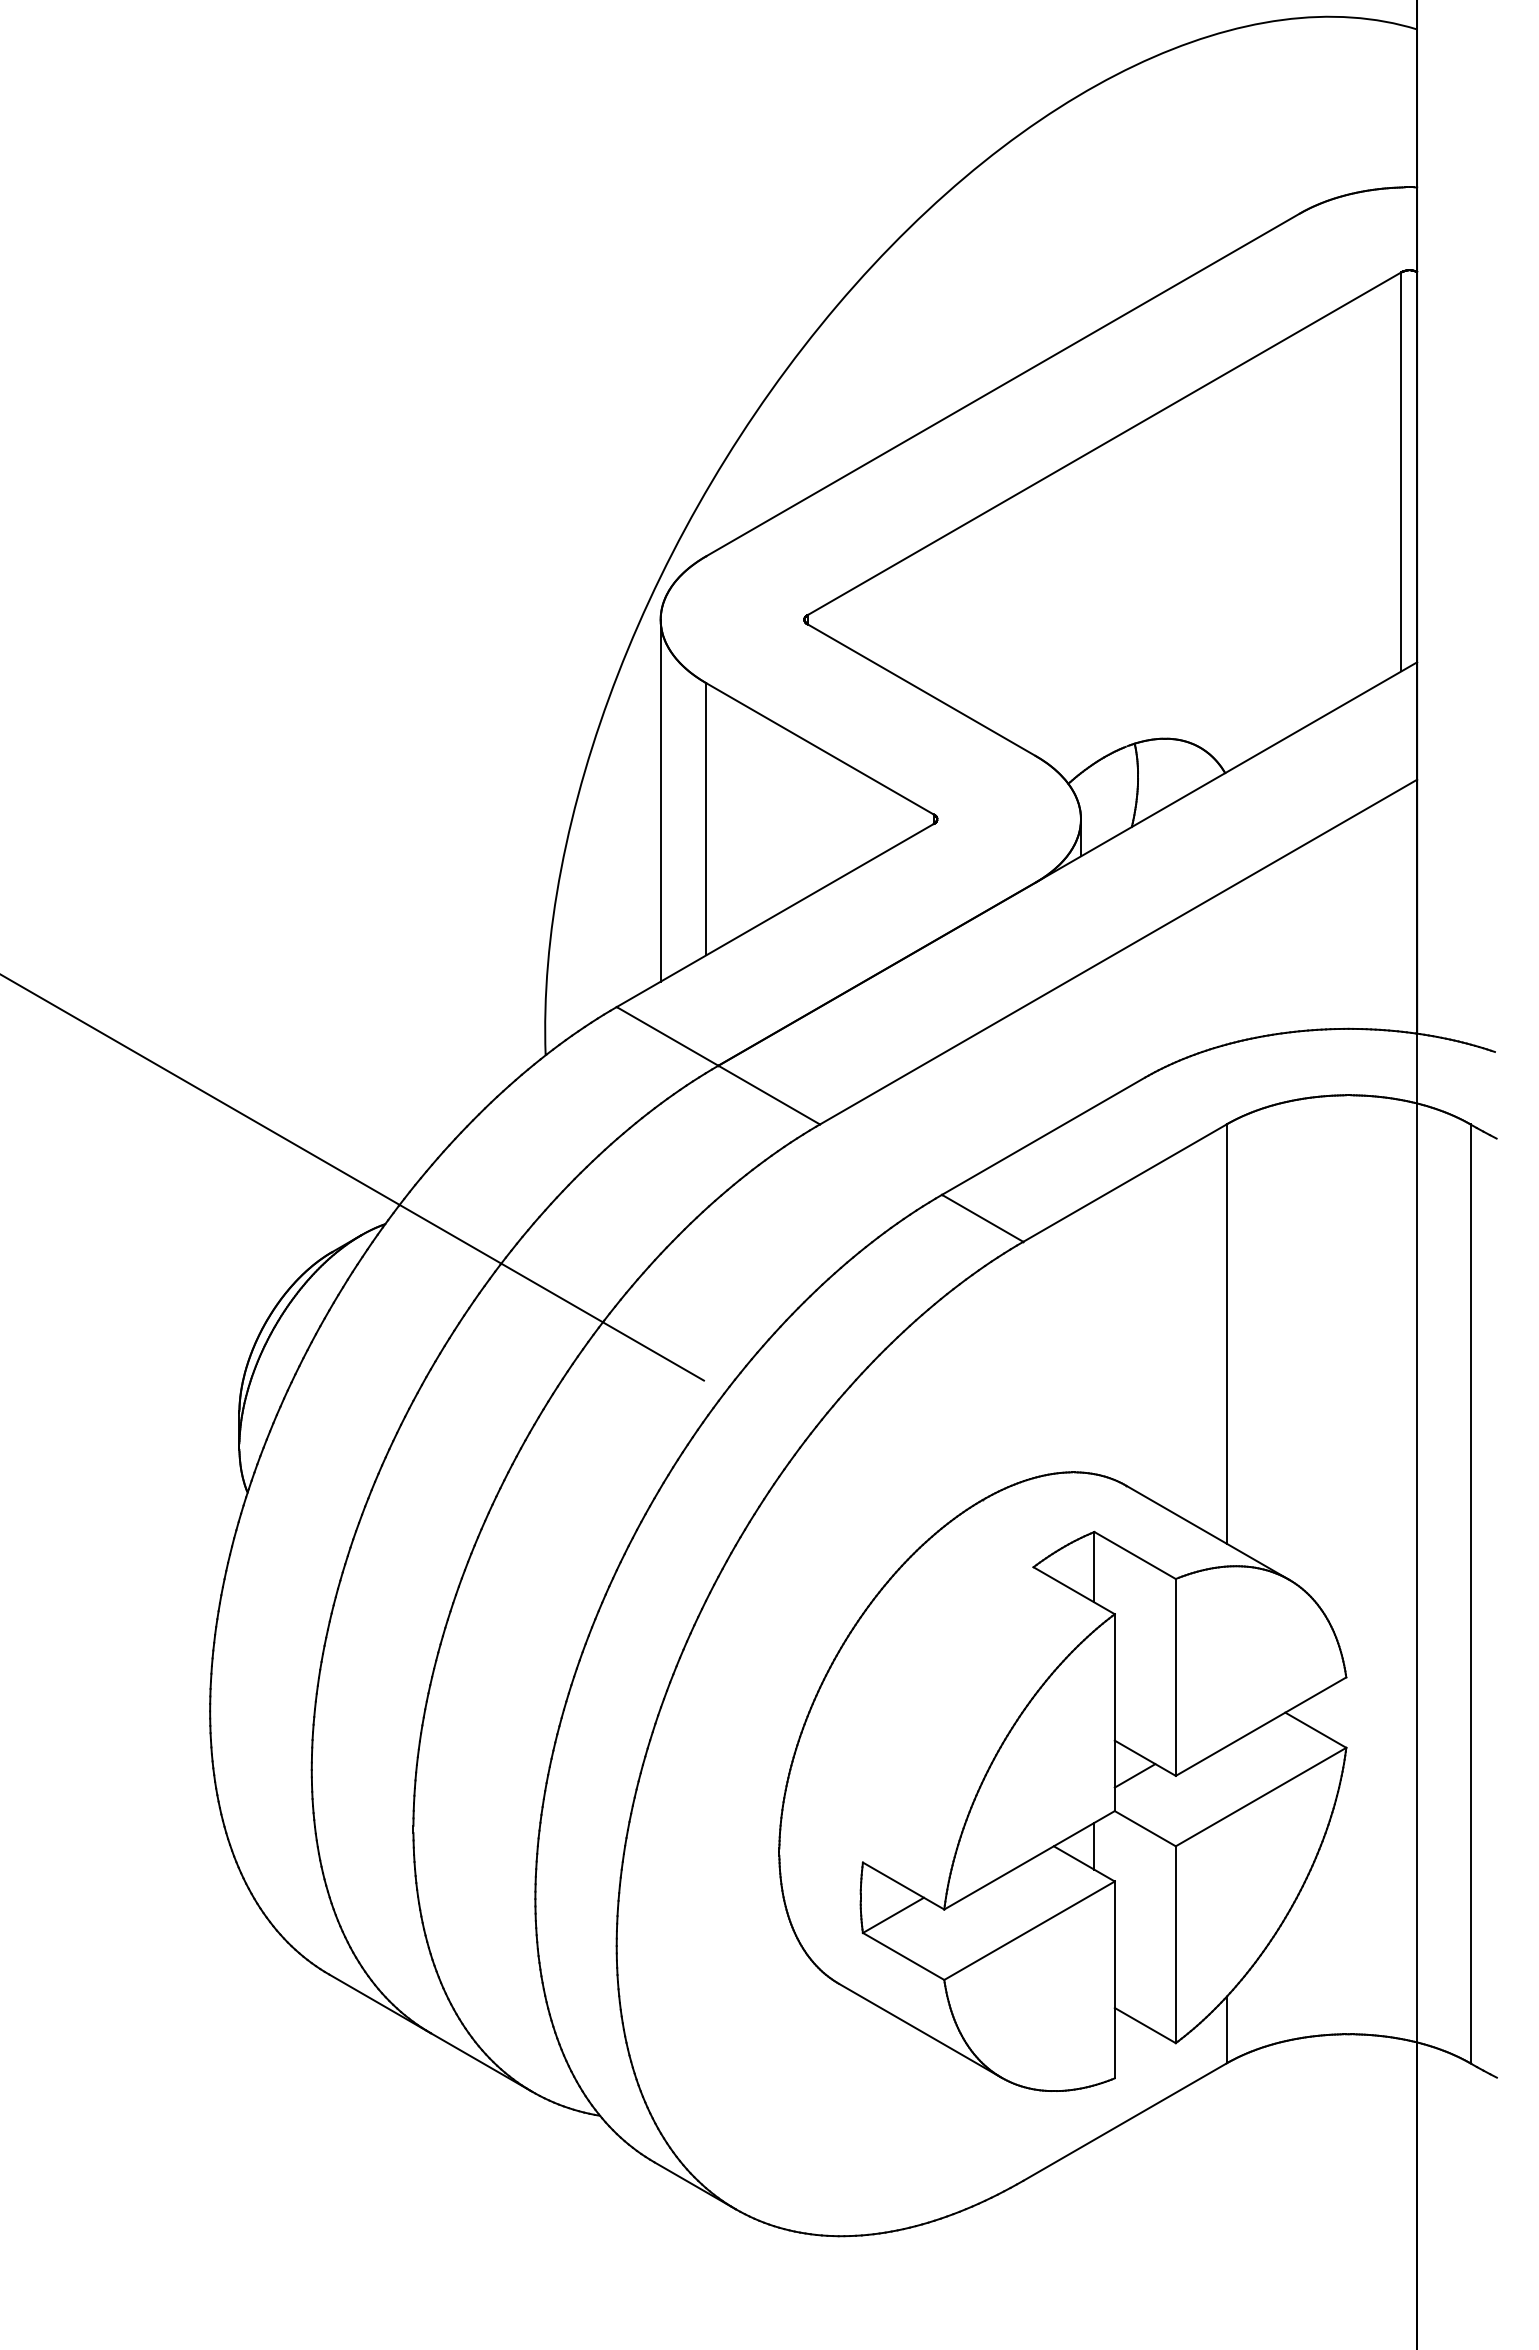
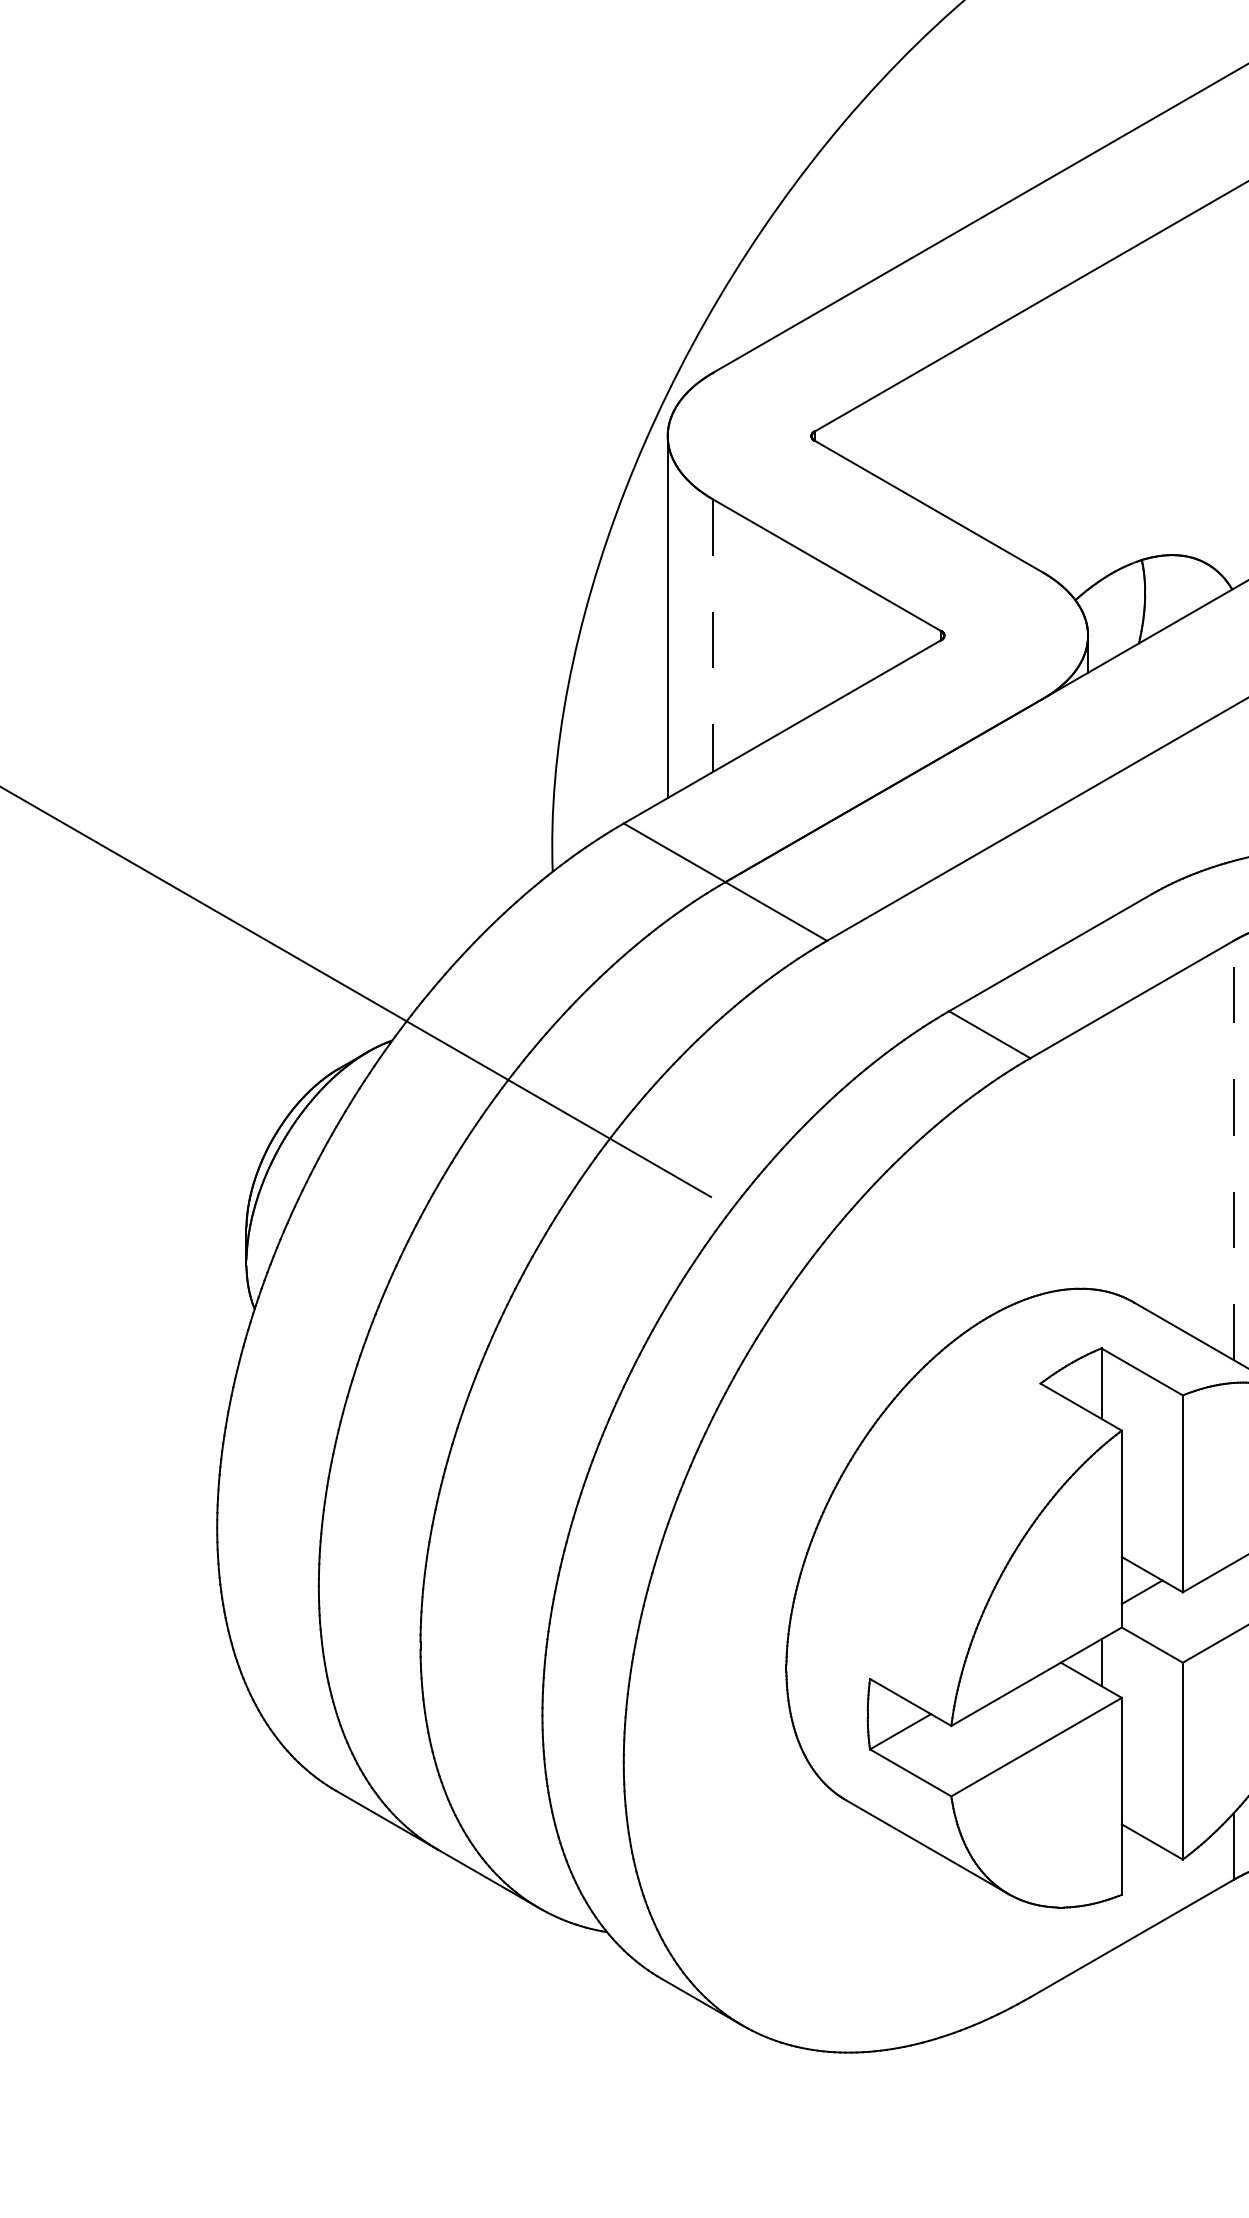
line: (706, 819) -> (713, 635), solid -> dashed
line: (1226, 1334) -> (1233, 1150), solid -> dashed

